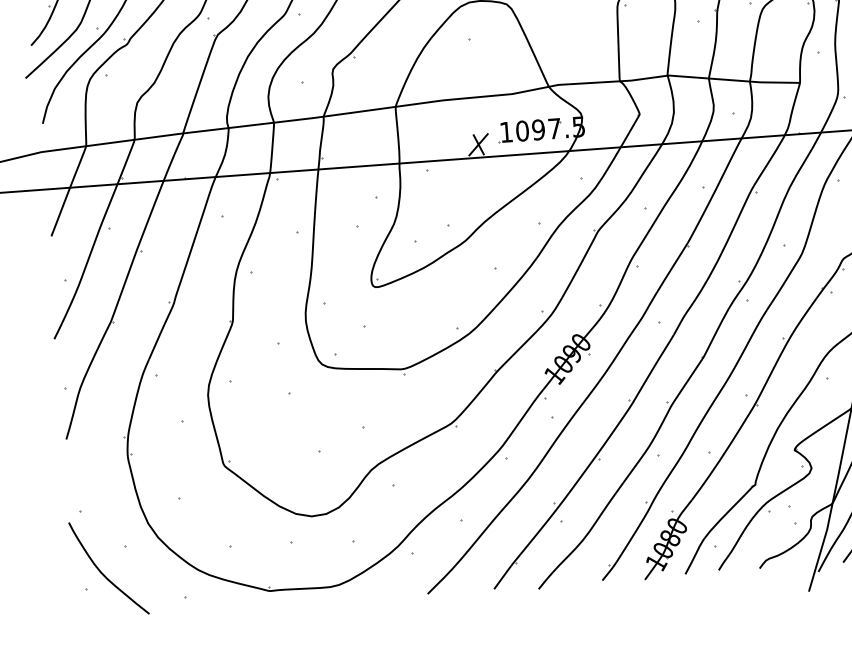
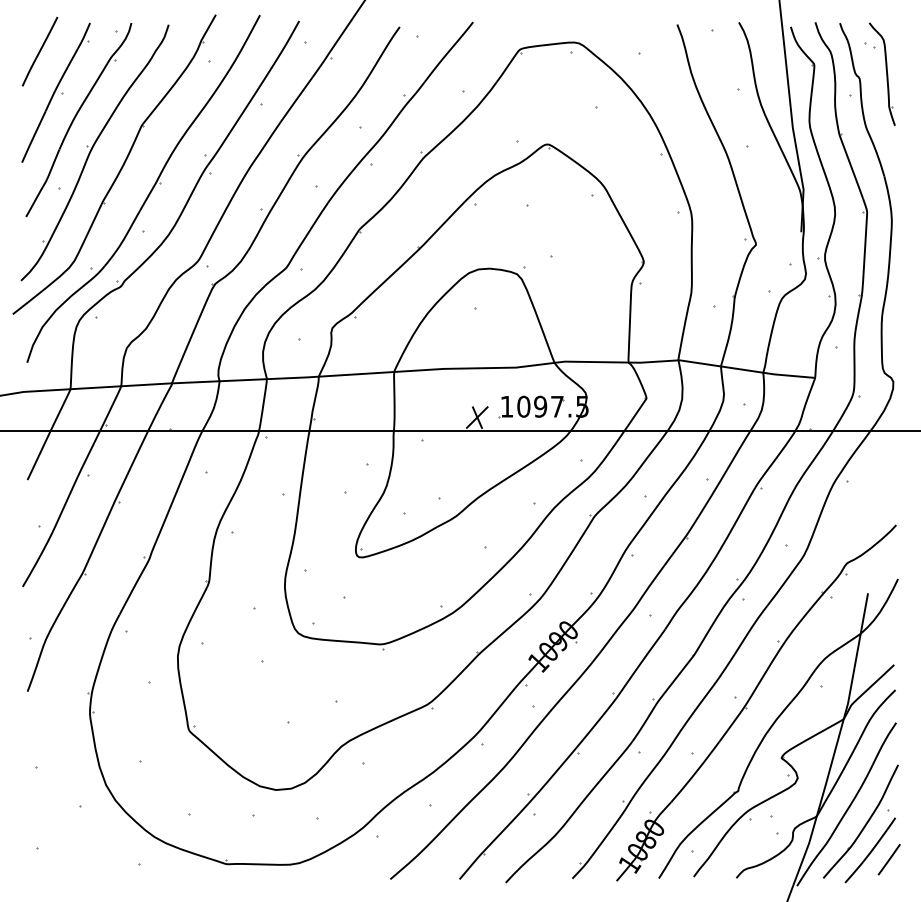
curve: (102, 571) -> (54, 831), removed

